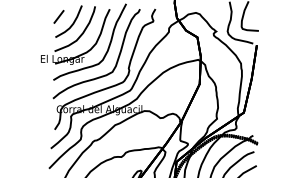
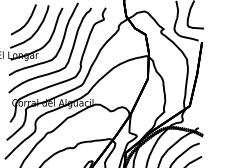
line: (58, 16) -> (13, 14), removed

